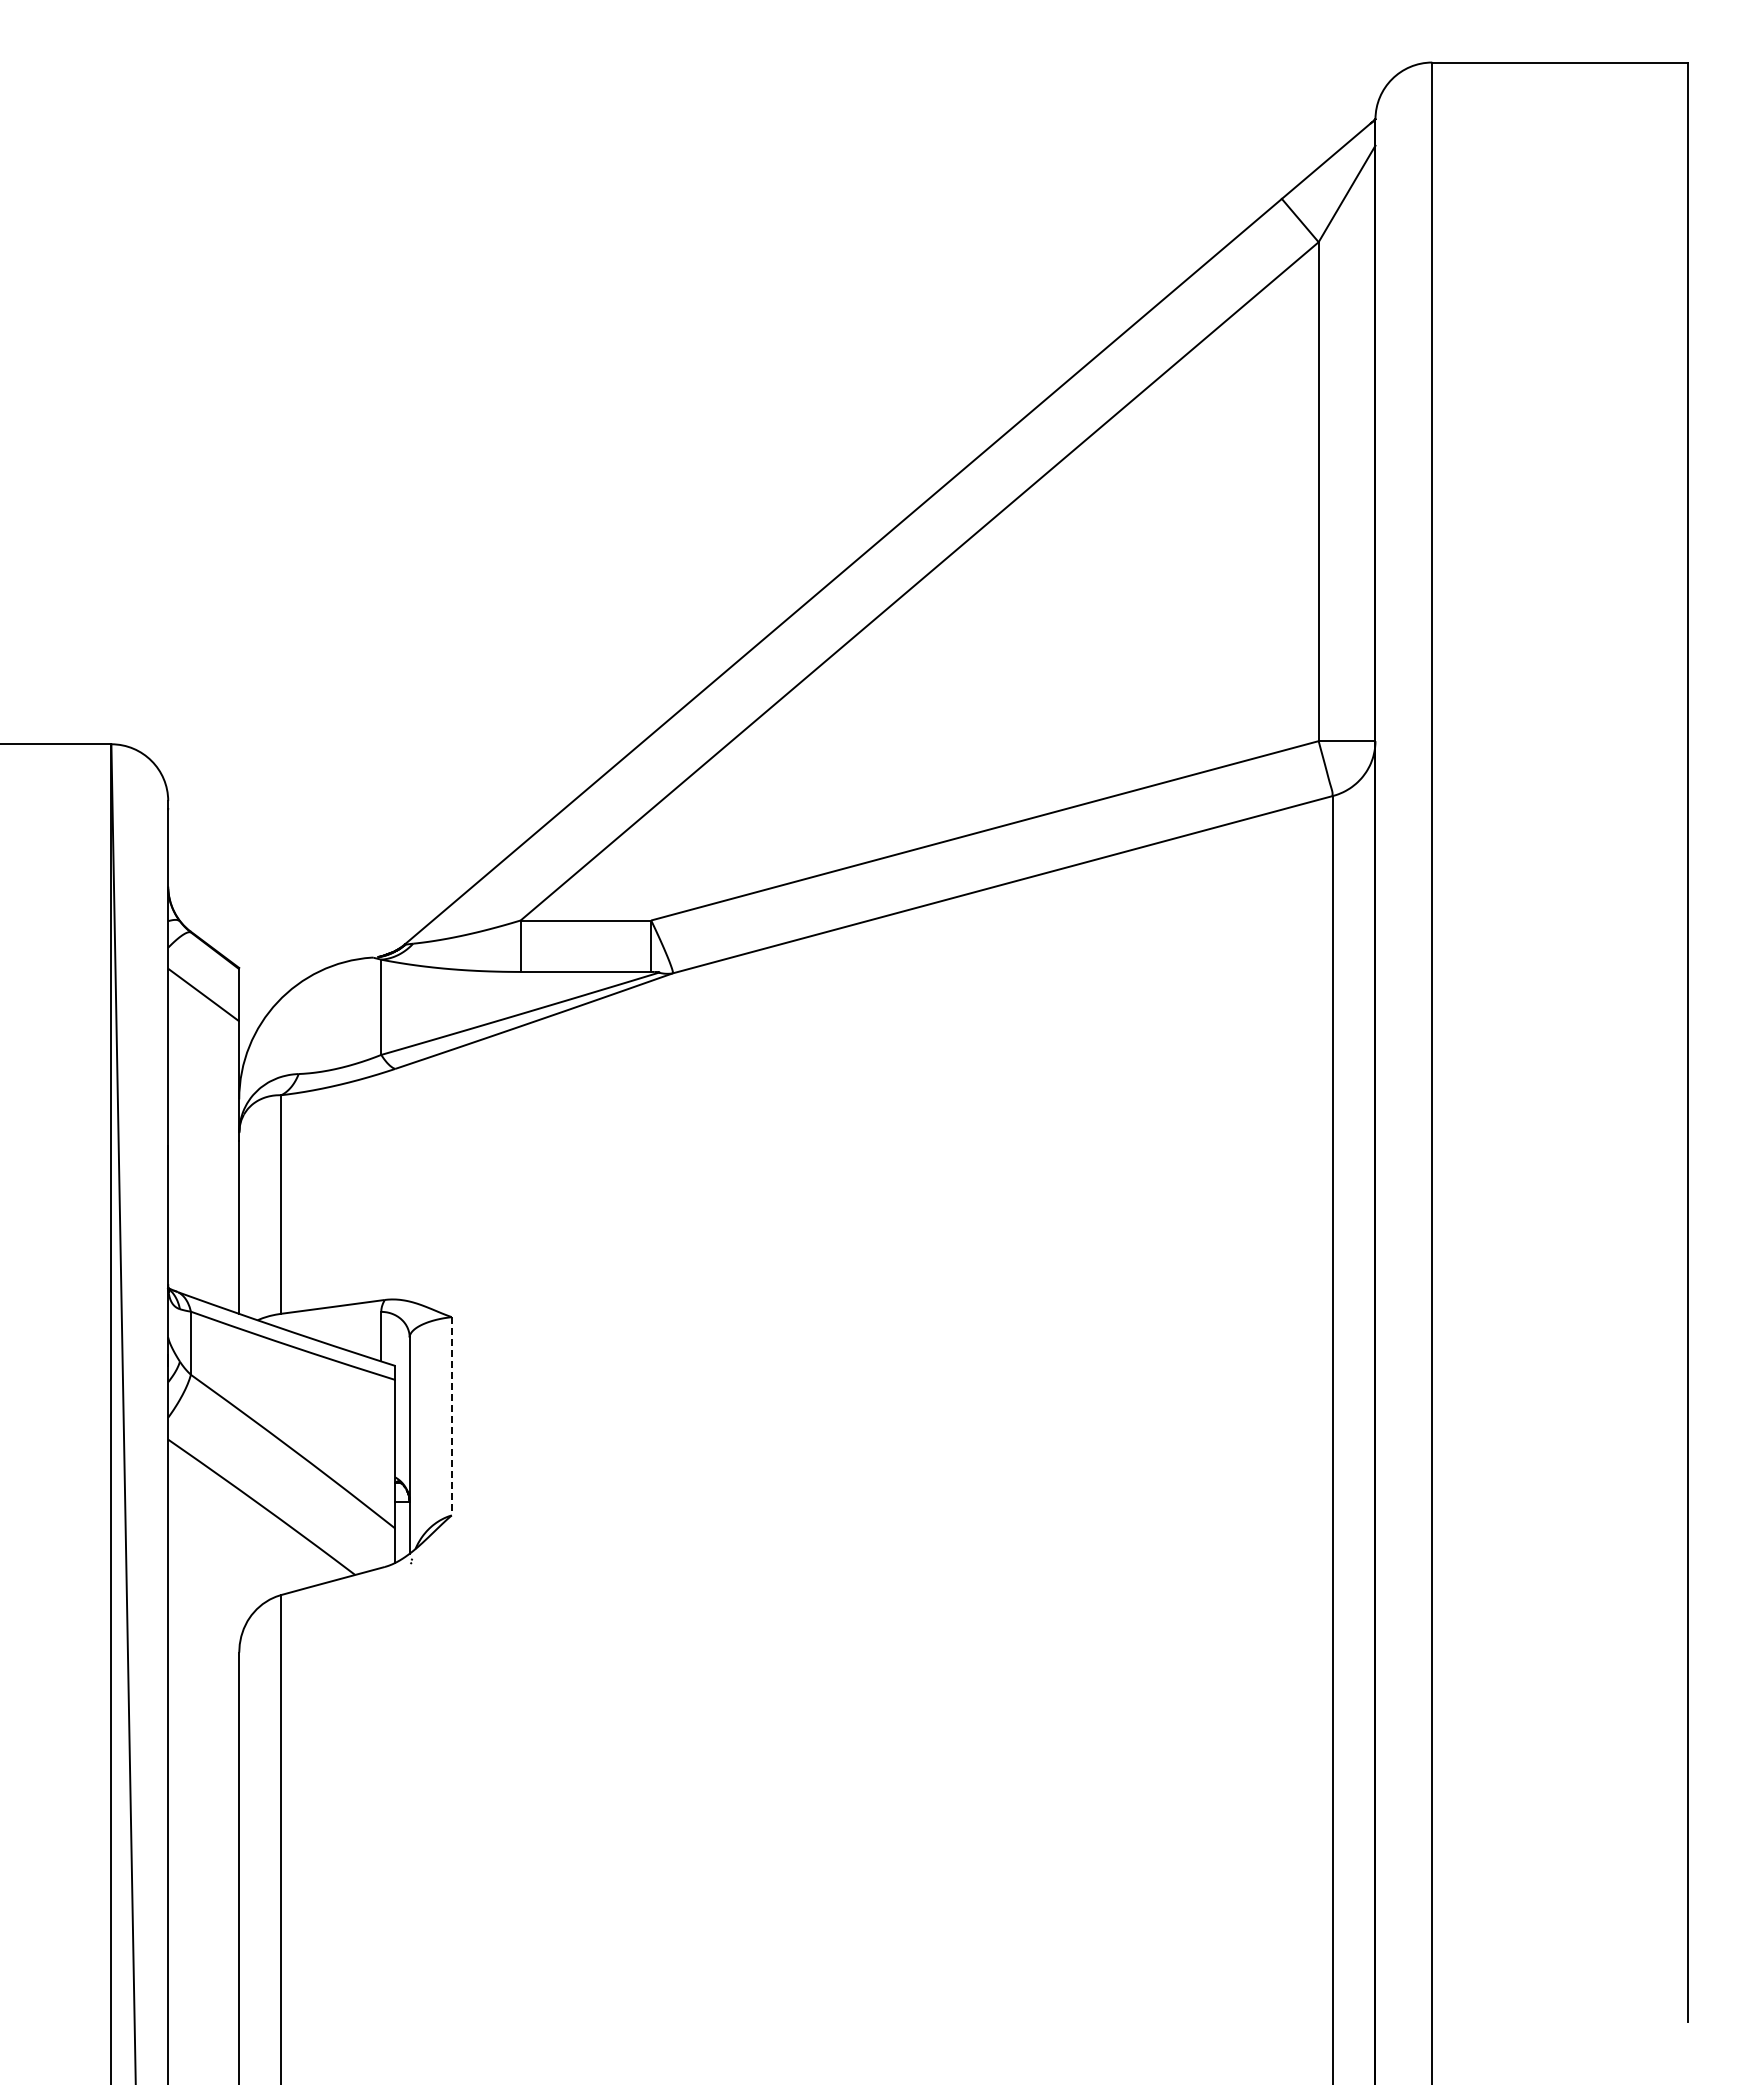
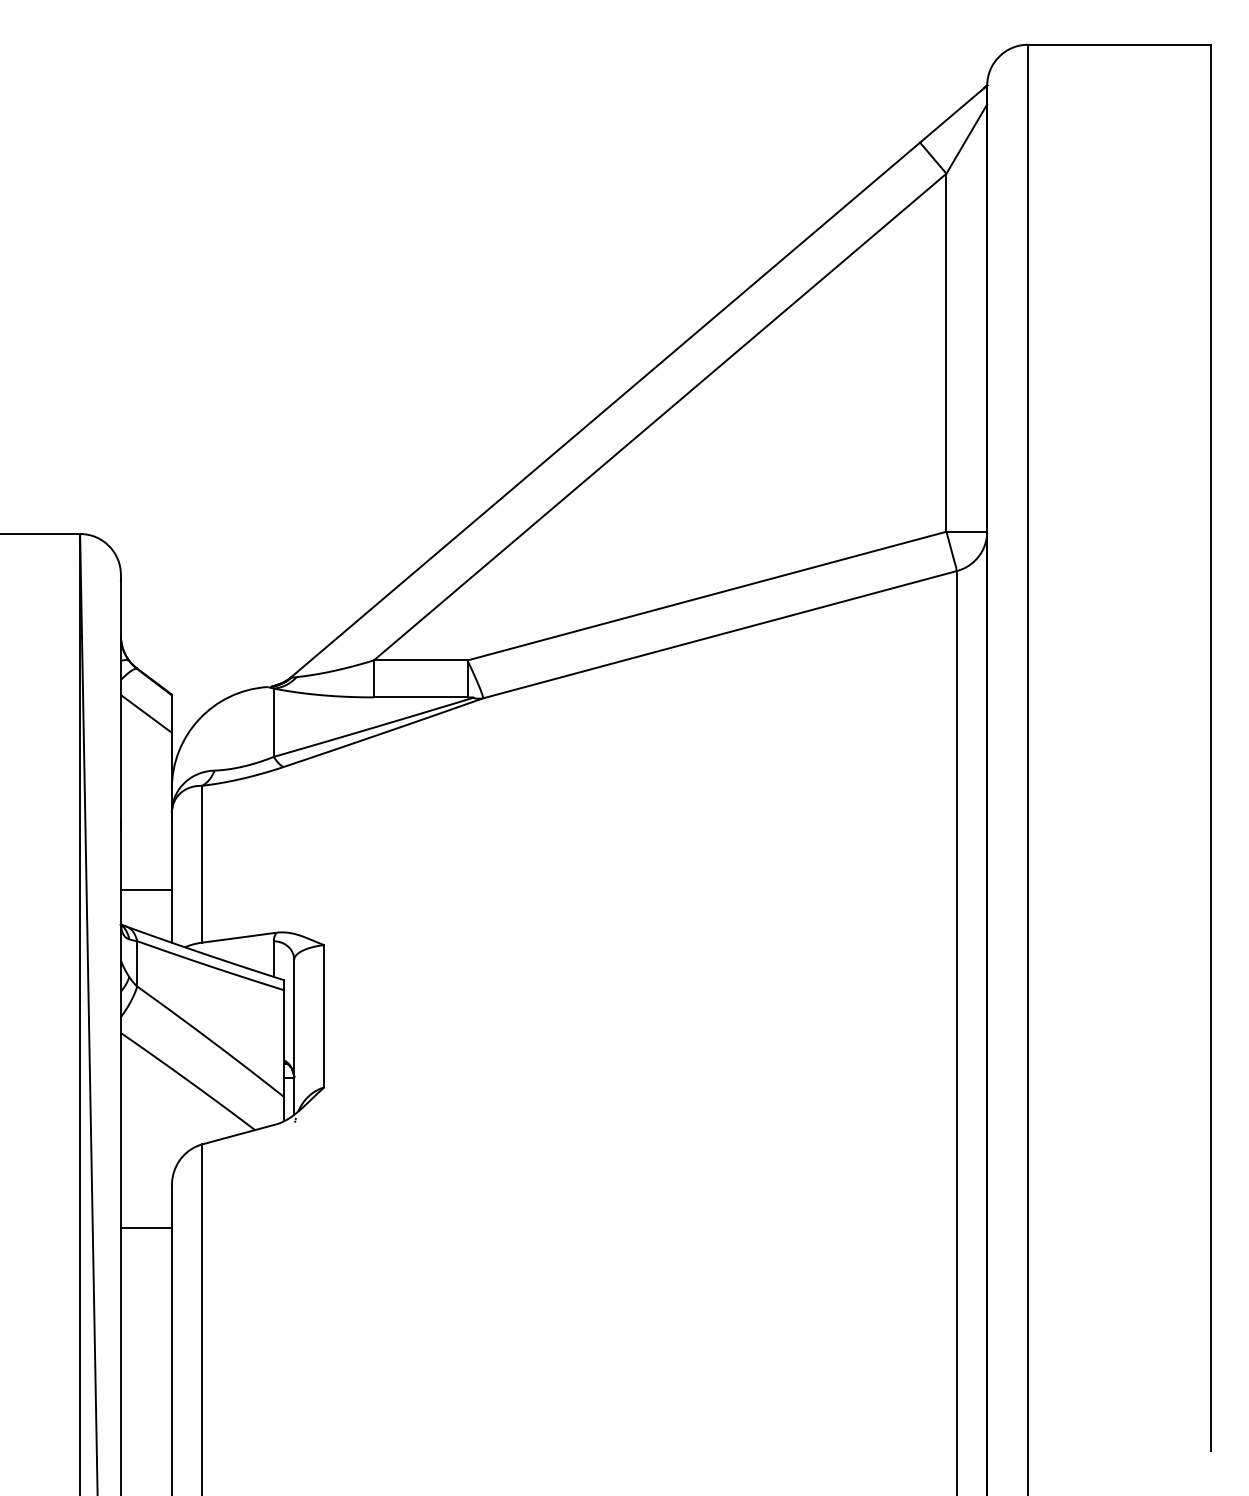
line: (203, 1240) -> (146, 890), added
line: (451, 1416) -> (324, 1016), dashed -> solid
line: (203, 1711) -> (146, 1228), added

